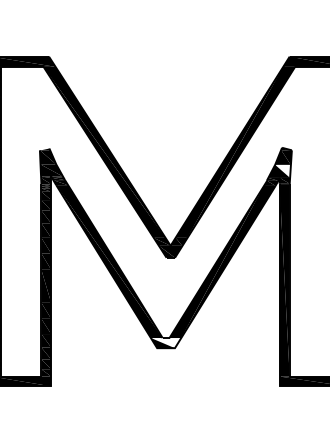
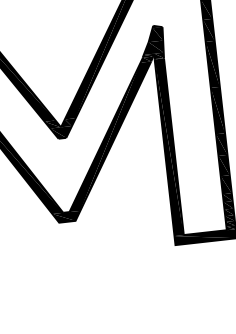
fill: (282, 170) -> (155, 46), added
fill: (166, 343) -> (67, 217), added

